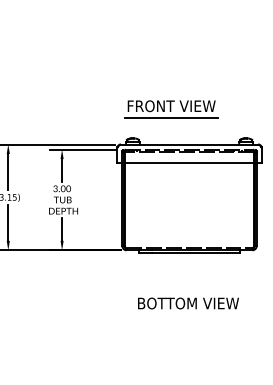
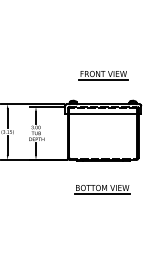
part: (171, 109) -> (103, 75), moved
line: (188, 313) -> (102, 193), added

